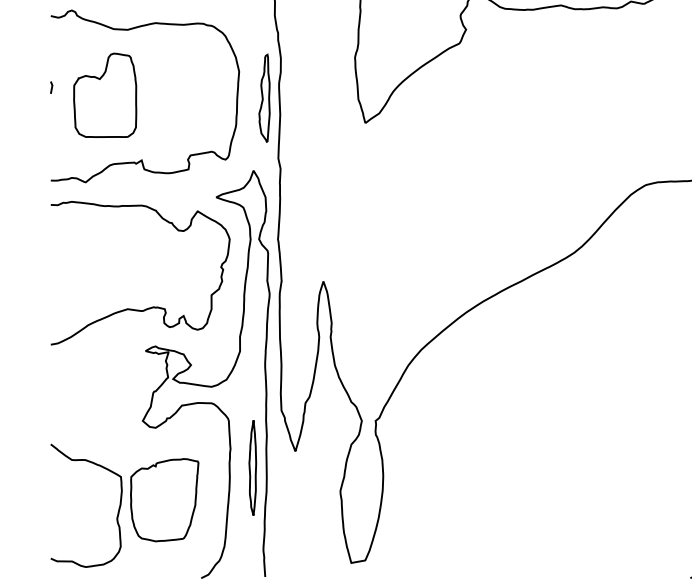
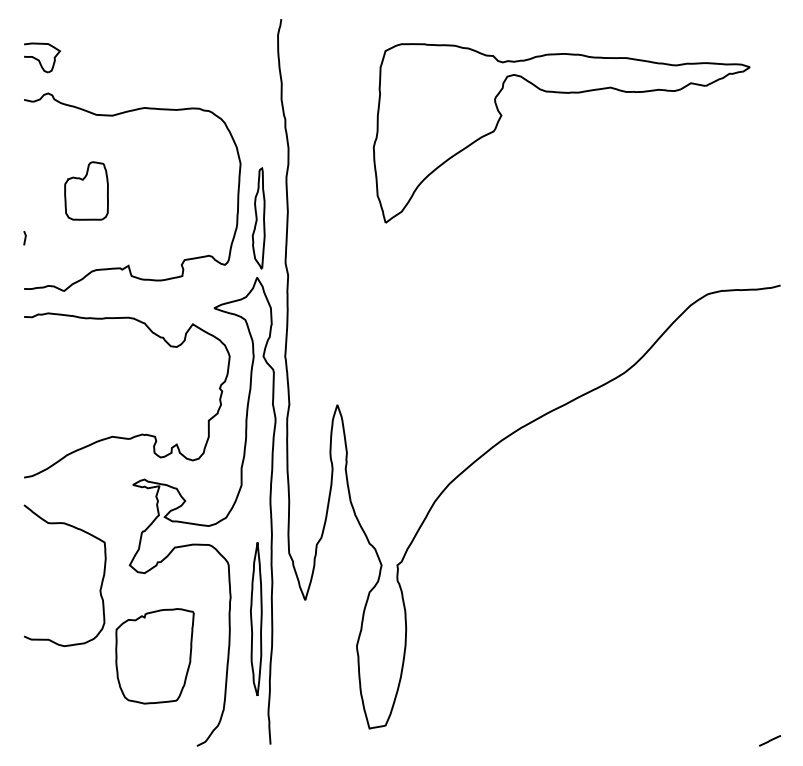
line: (51, 87) -> (24, 238), moved
part: (105, 94) -> (86, 190), size x0.6
part: (264, 98) -> (258, 218), moved
part: (252, 468) -> (255, 619), size x1.4
curve: (118, 509) -> (101, 580), moved

